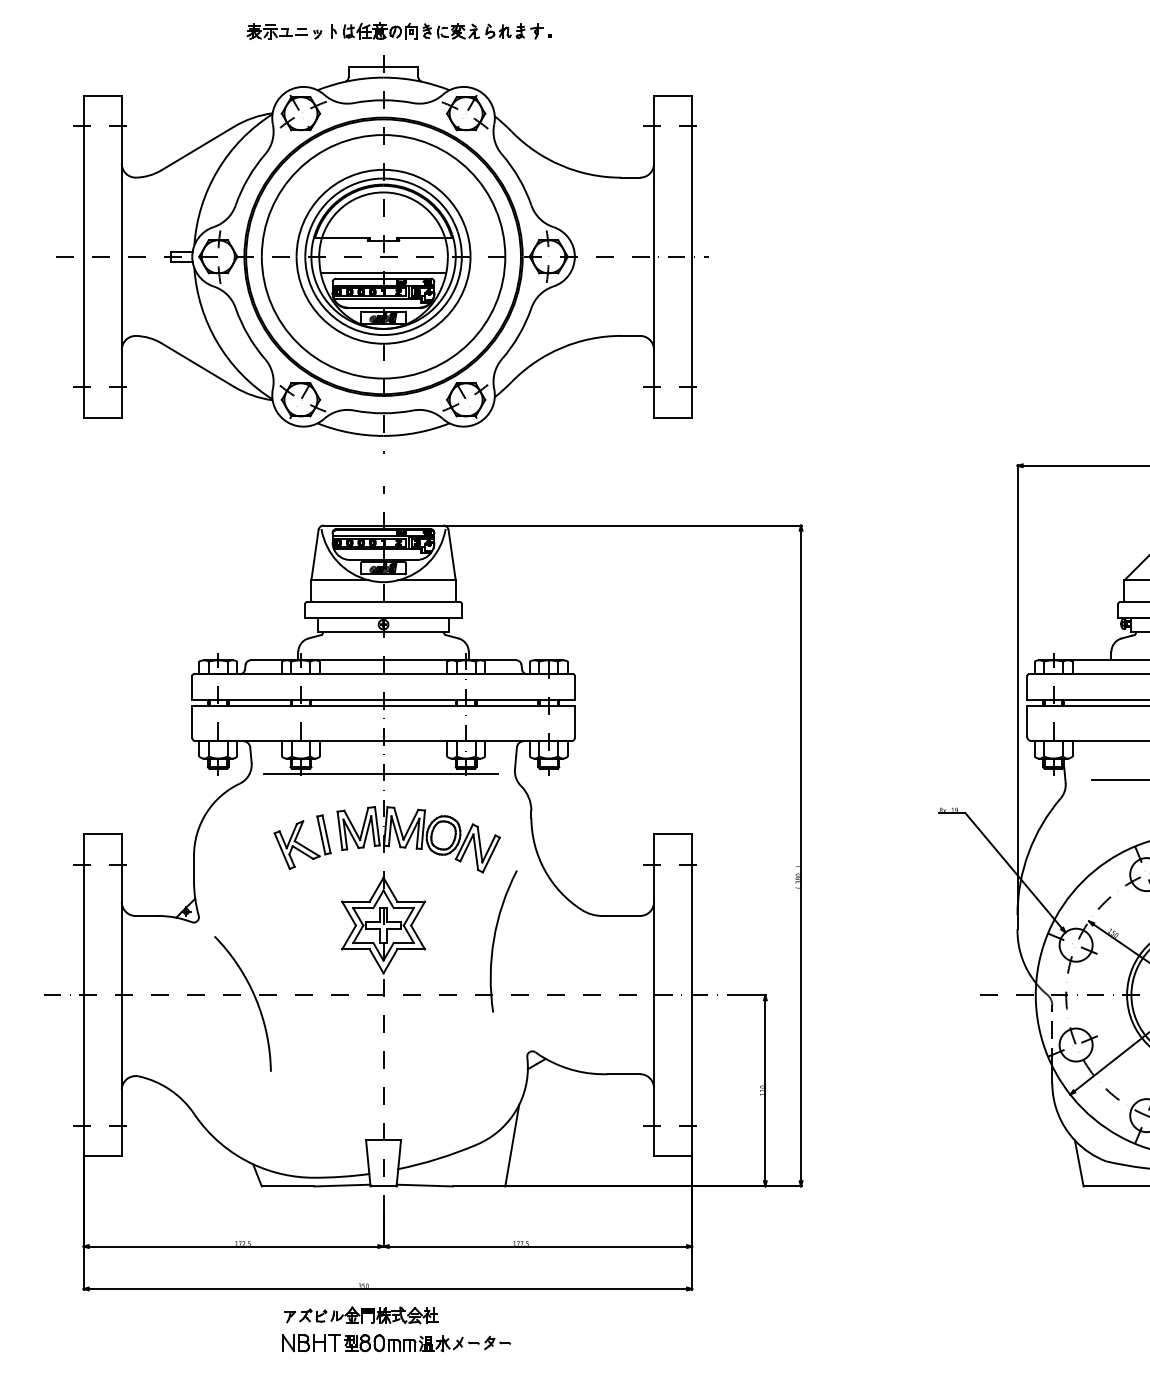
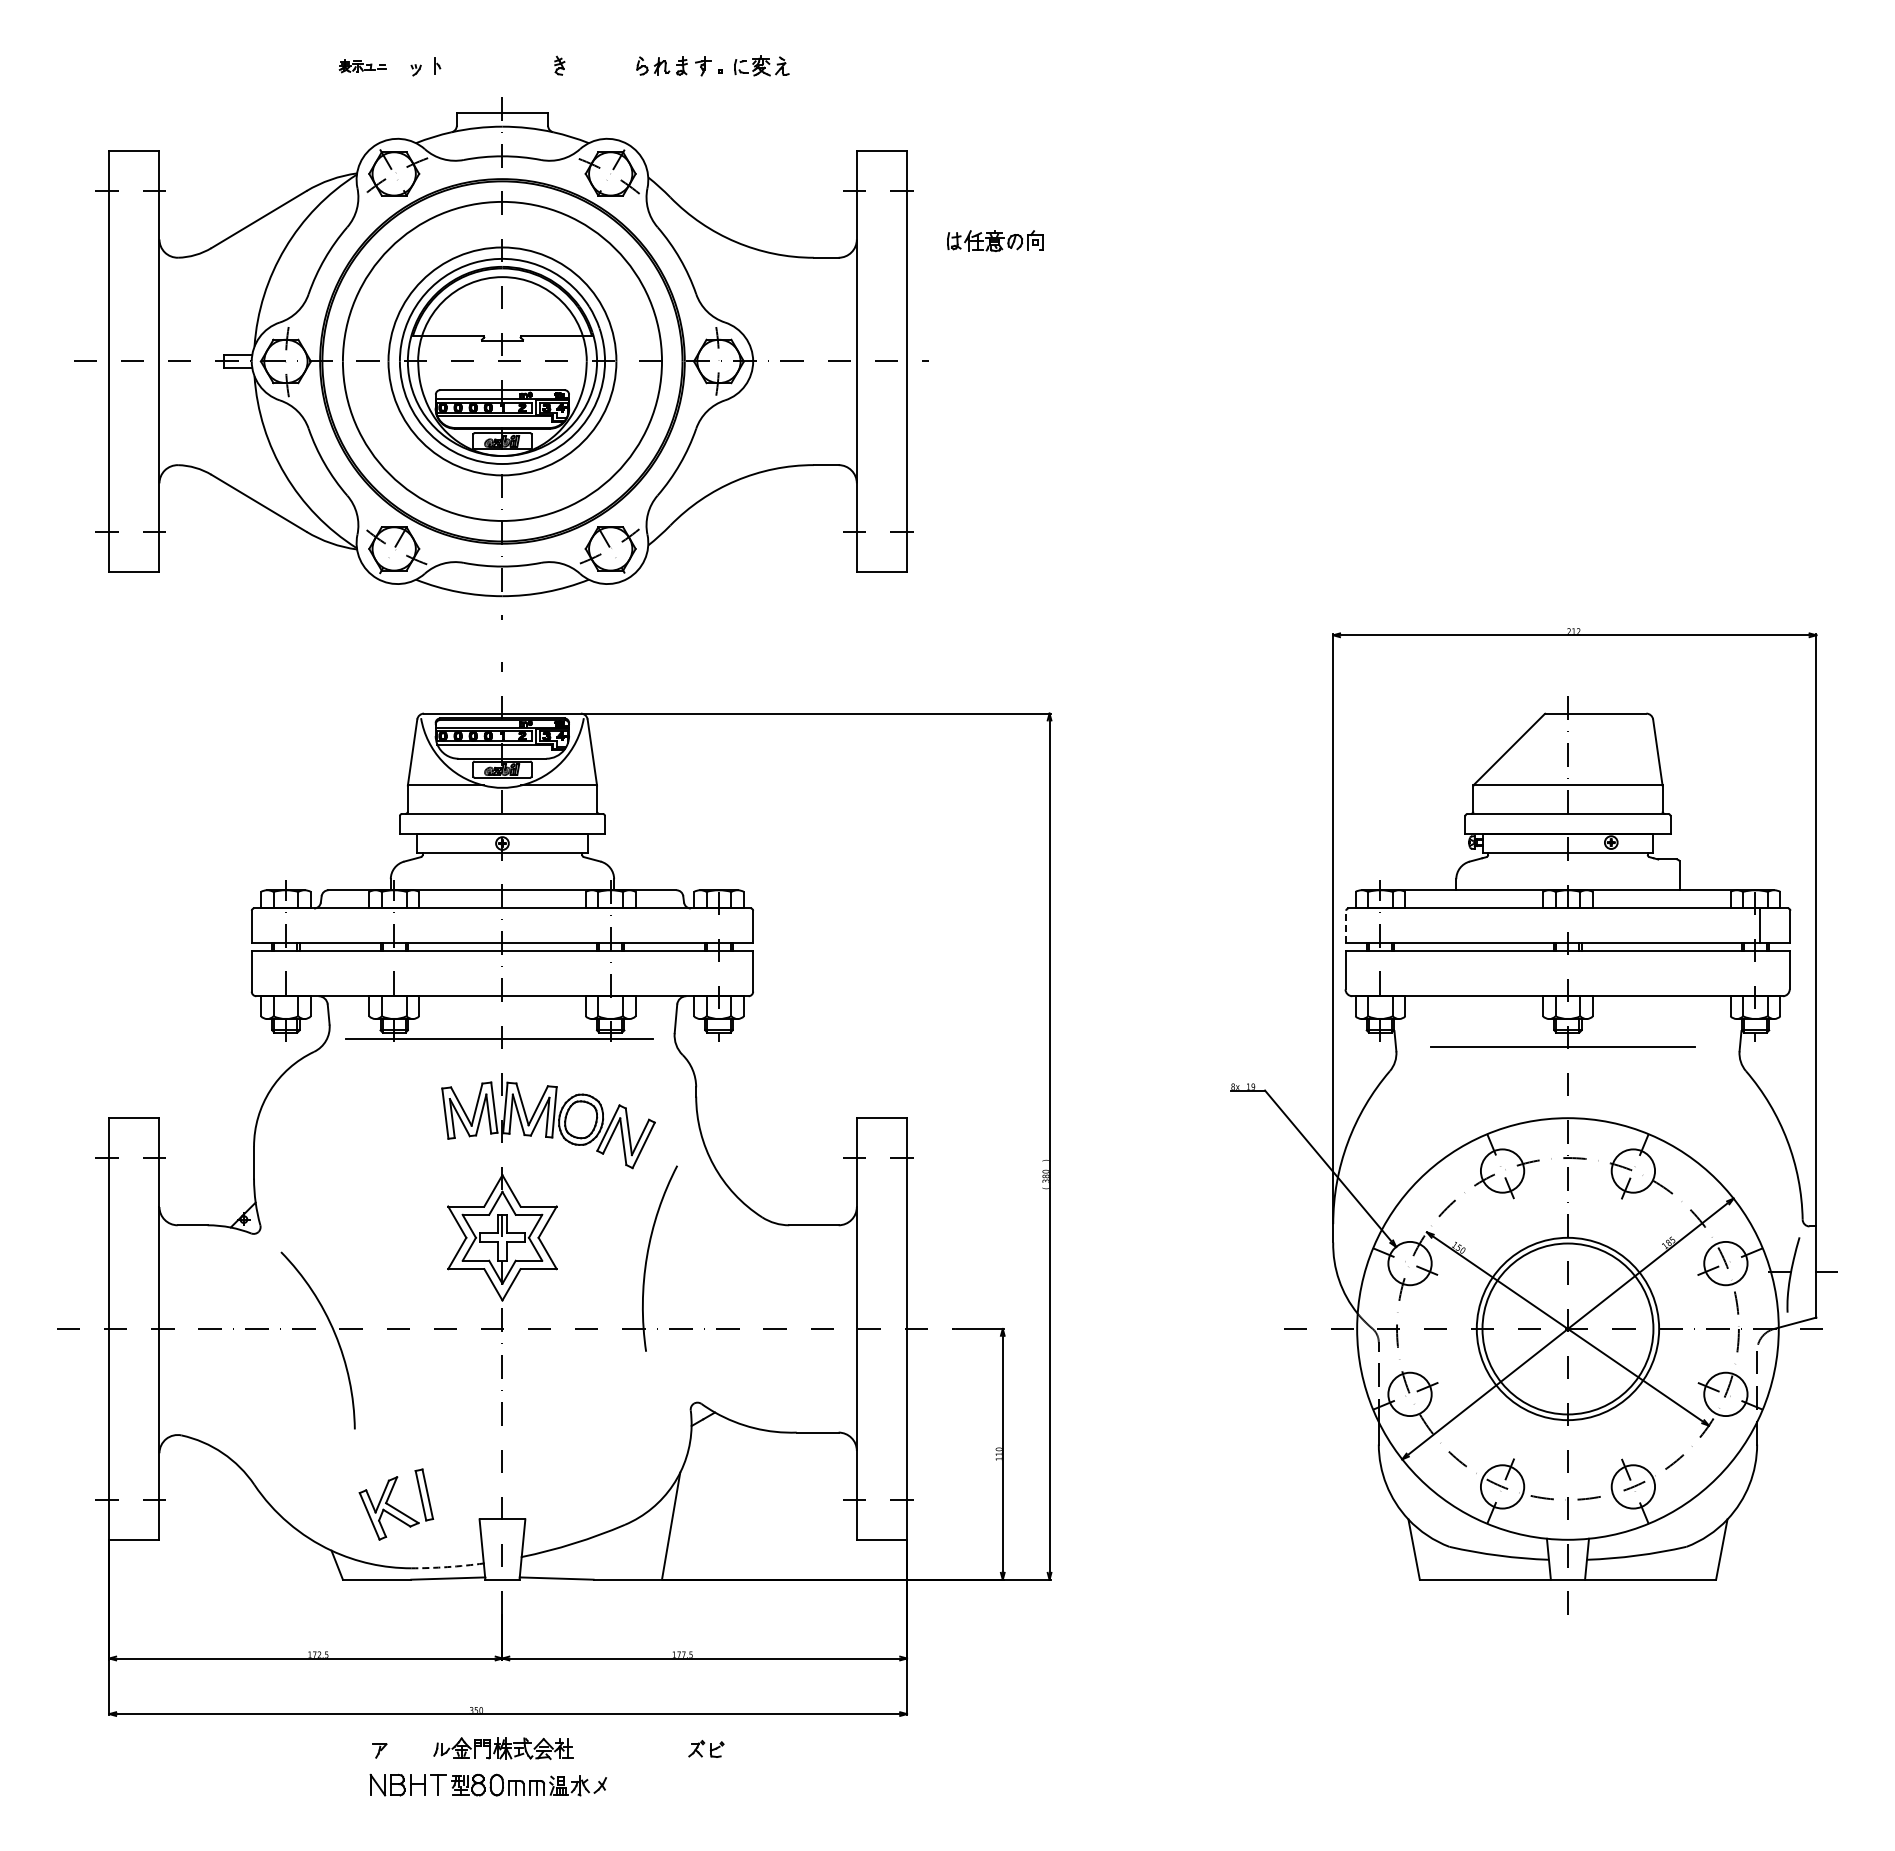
part: (458, 30) -> (761, 65), moved
part: (276, 31) -> (362, 66), size x0.6
part: (380, 31) -> (995, 241), moved
line: (383, 273) -> (502, 383), removed
line: (1027, 687) -> (1346, 926), solid -> dashed
part: (302, 842) -> (396, 1504), moved
arc: (341, 1177) -> (447, 1567), solid -> dashed
part: (313, 1315) -> (706, 1748), moved
part: (489, 1342) -> (641, 1784), removed

